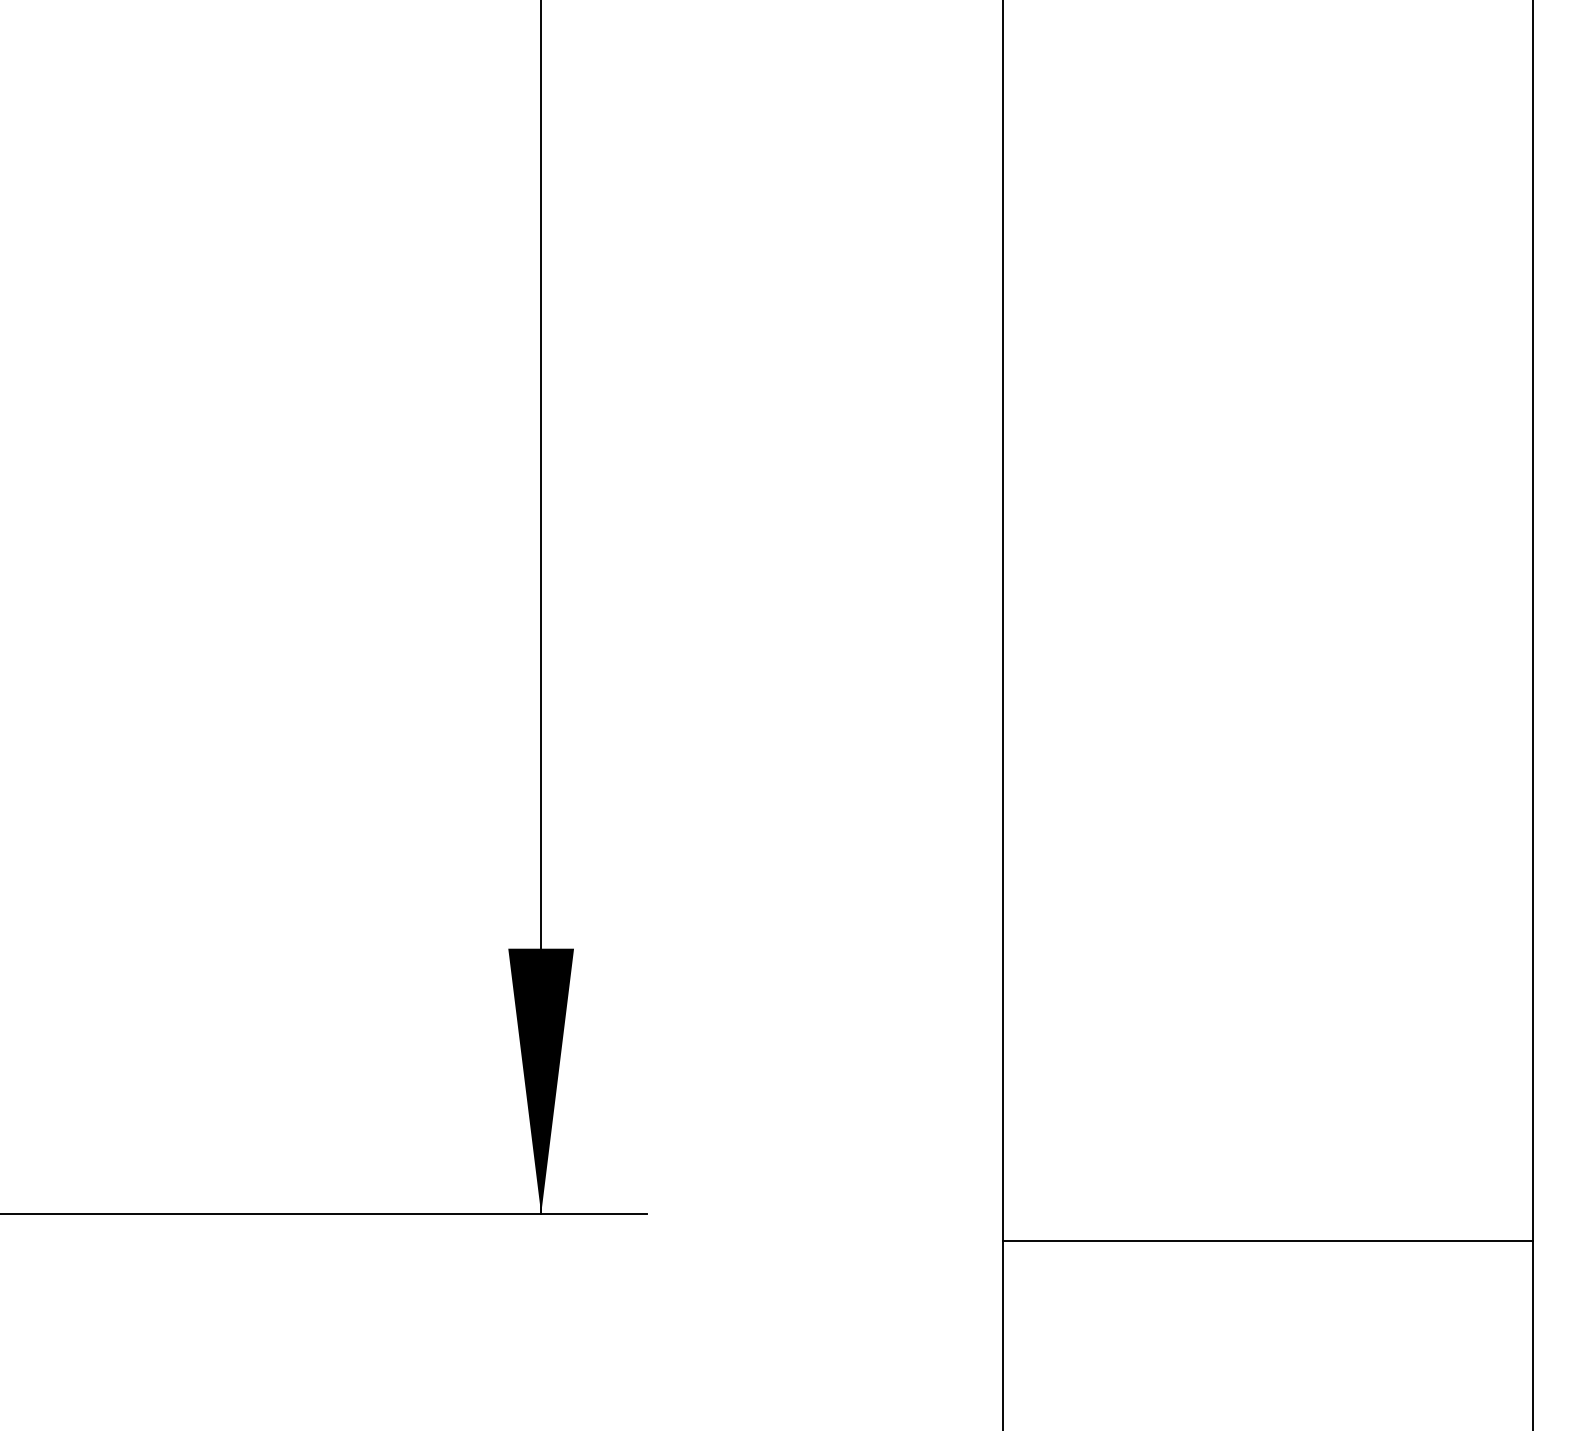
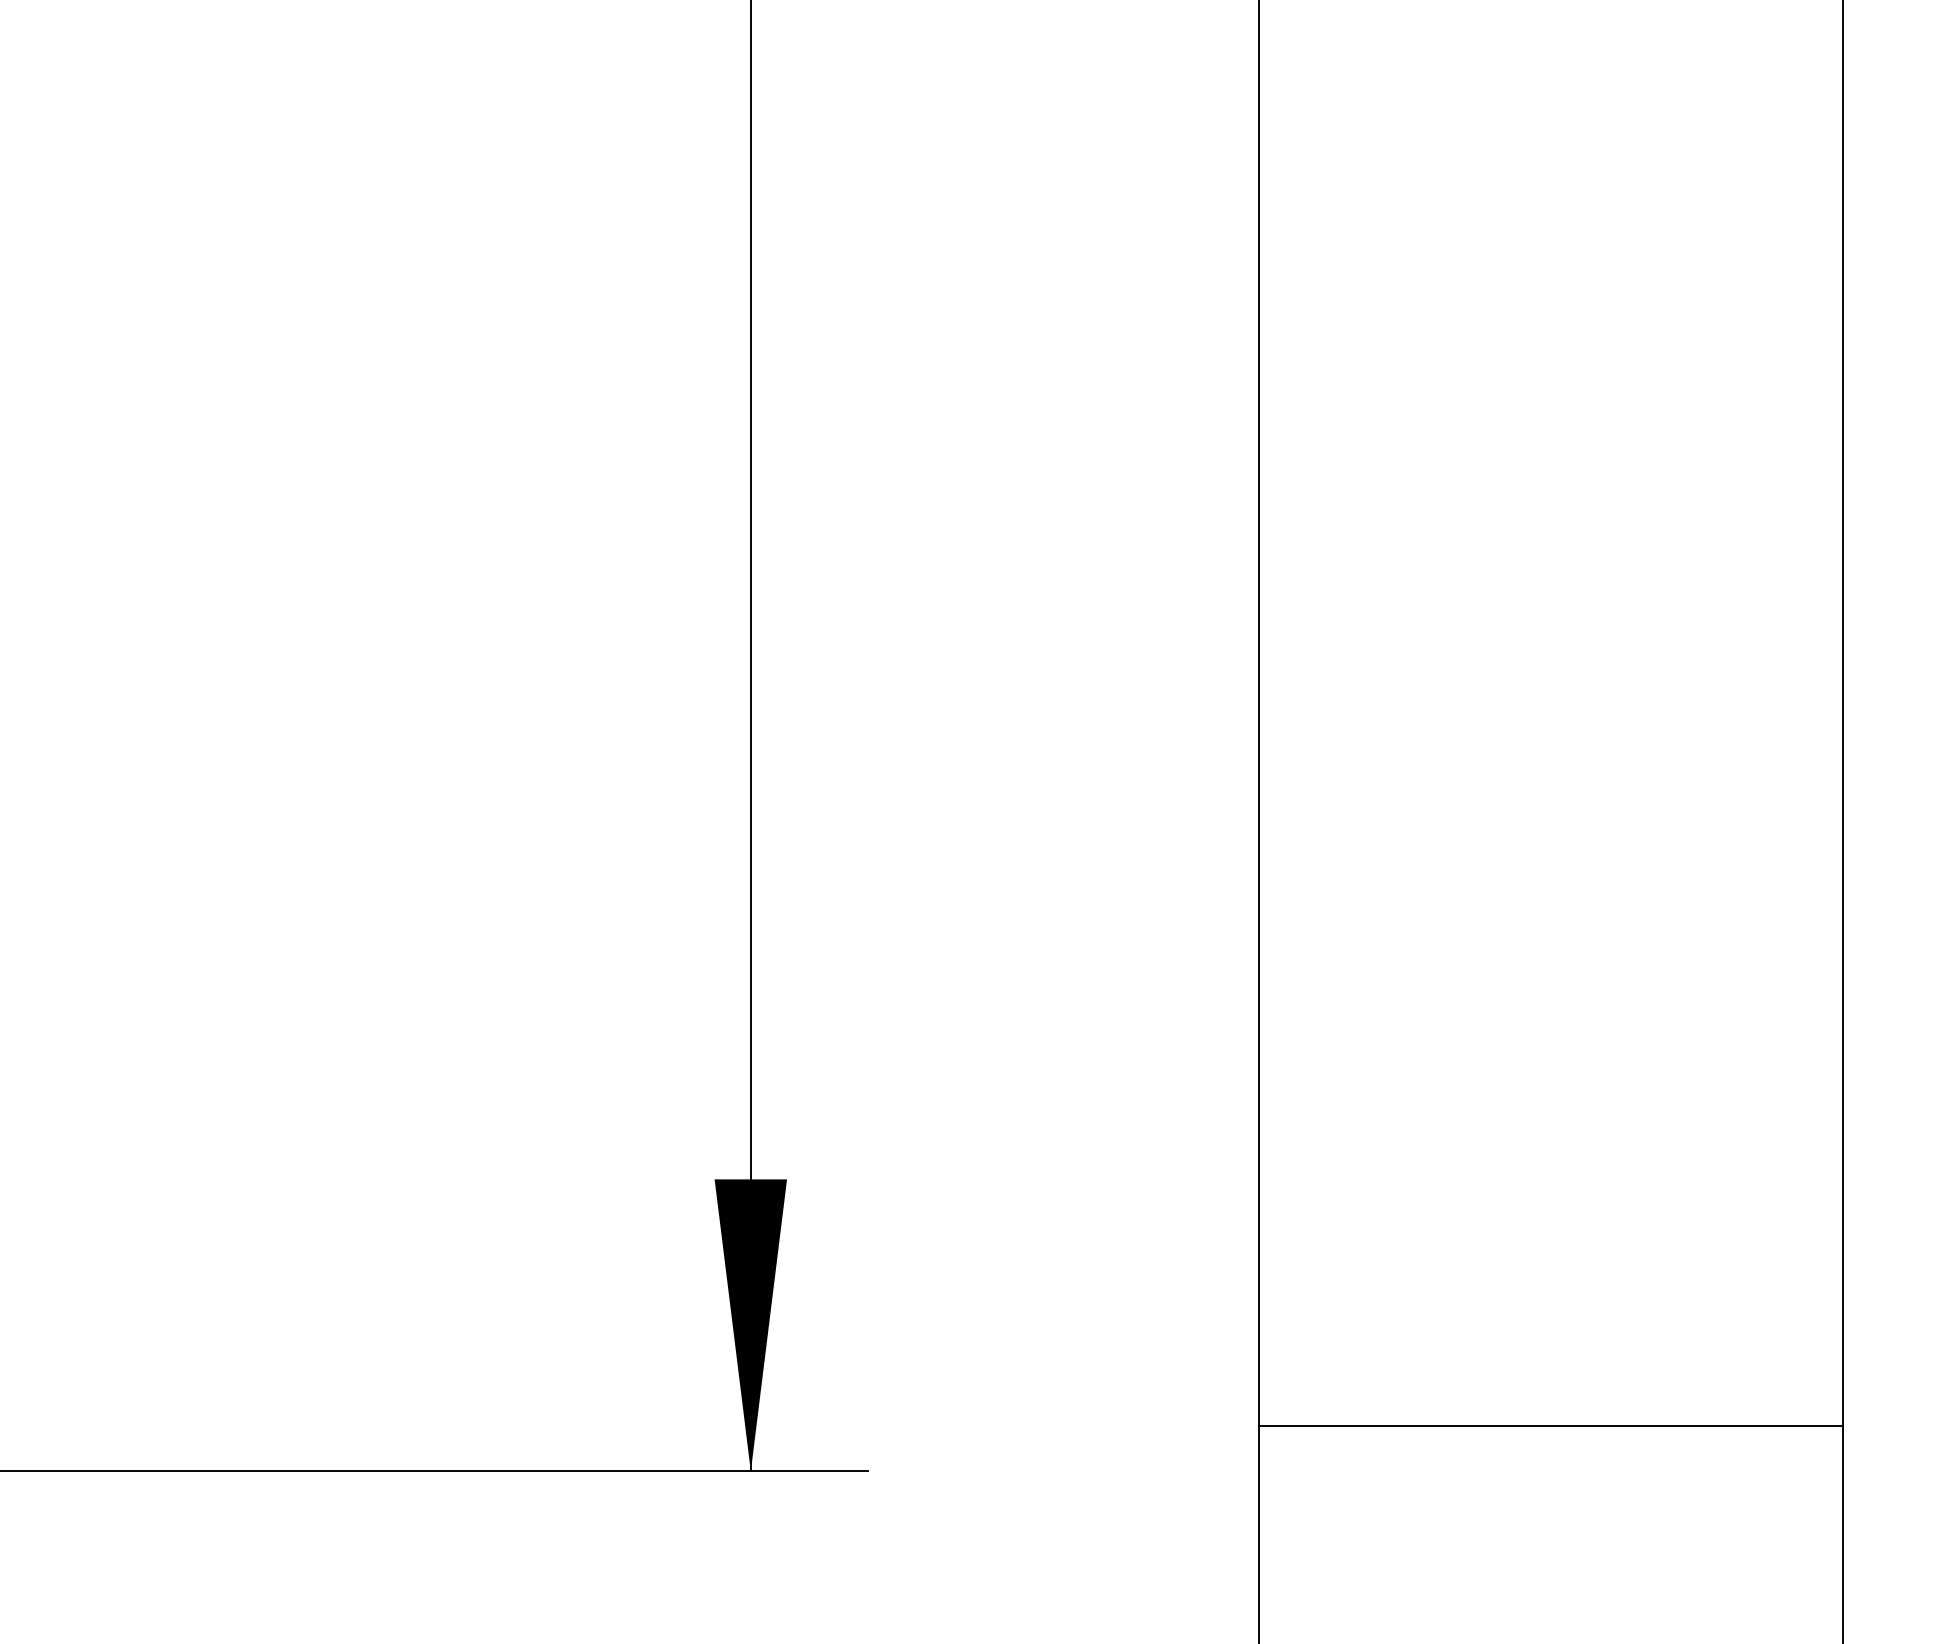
line: (1267, 1241) -> (1550, 1426), moved

